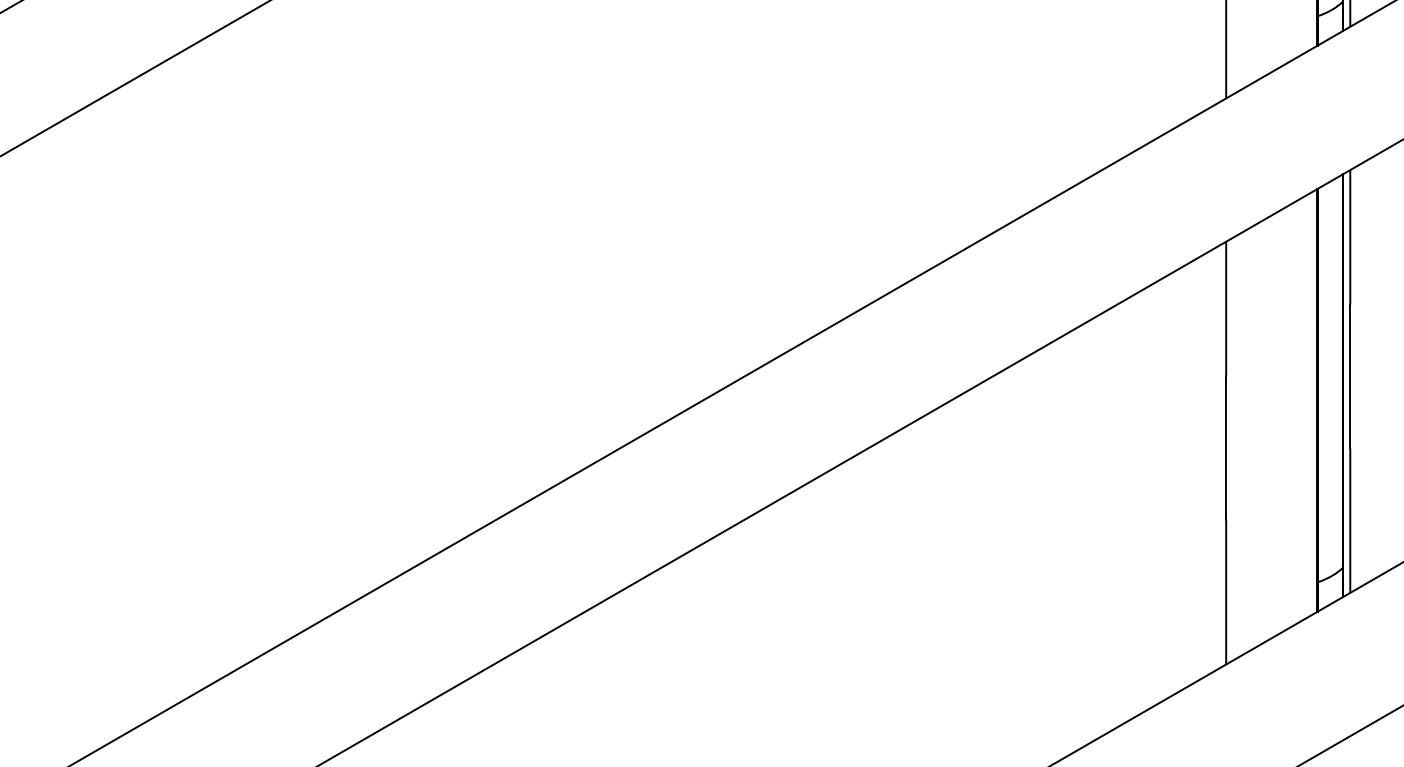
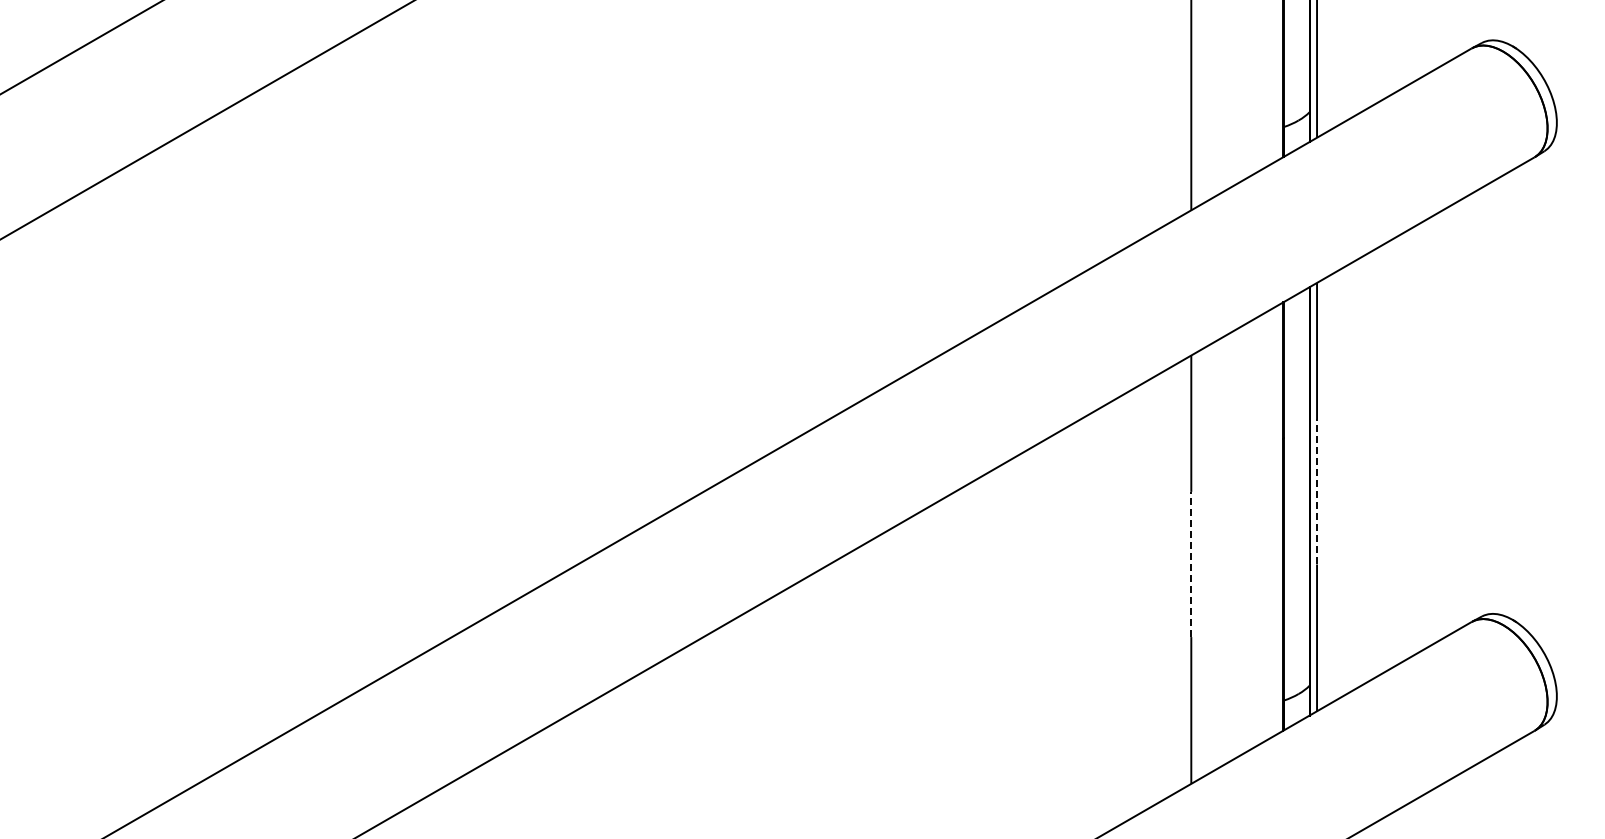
line: (1350, 375) -> (1317, 491), solid -> dashed
line: (1226, 448) -> (1191, 564), solid -> dashed

